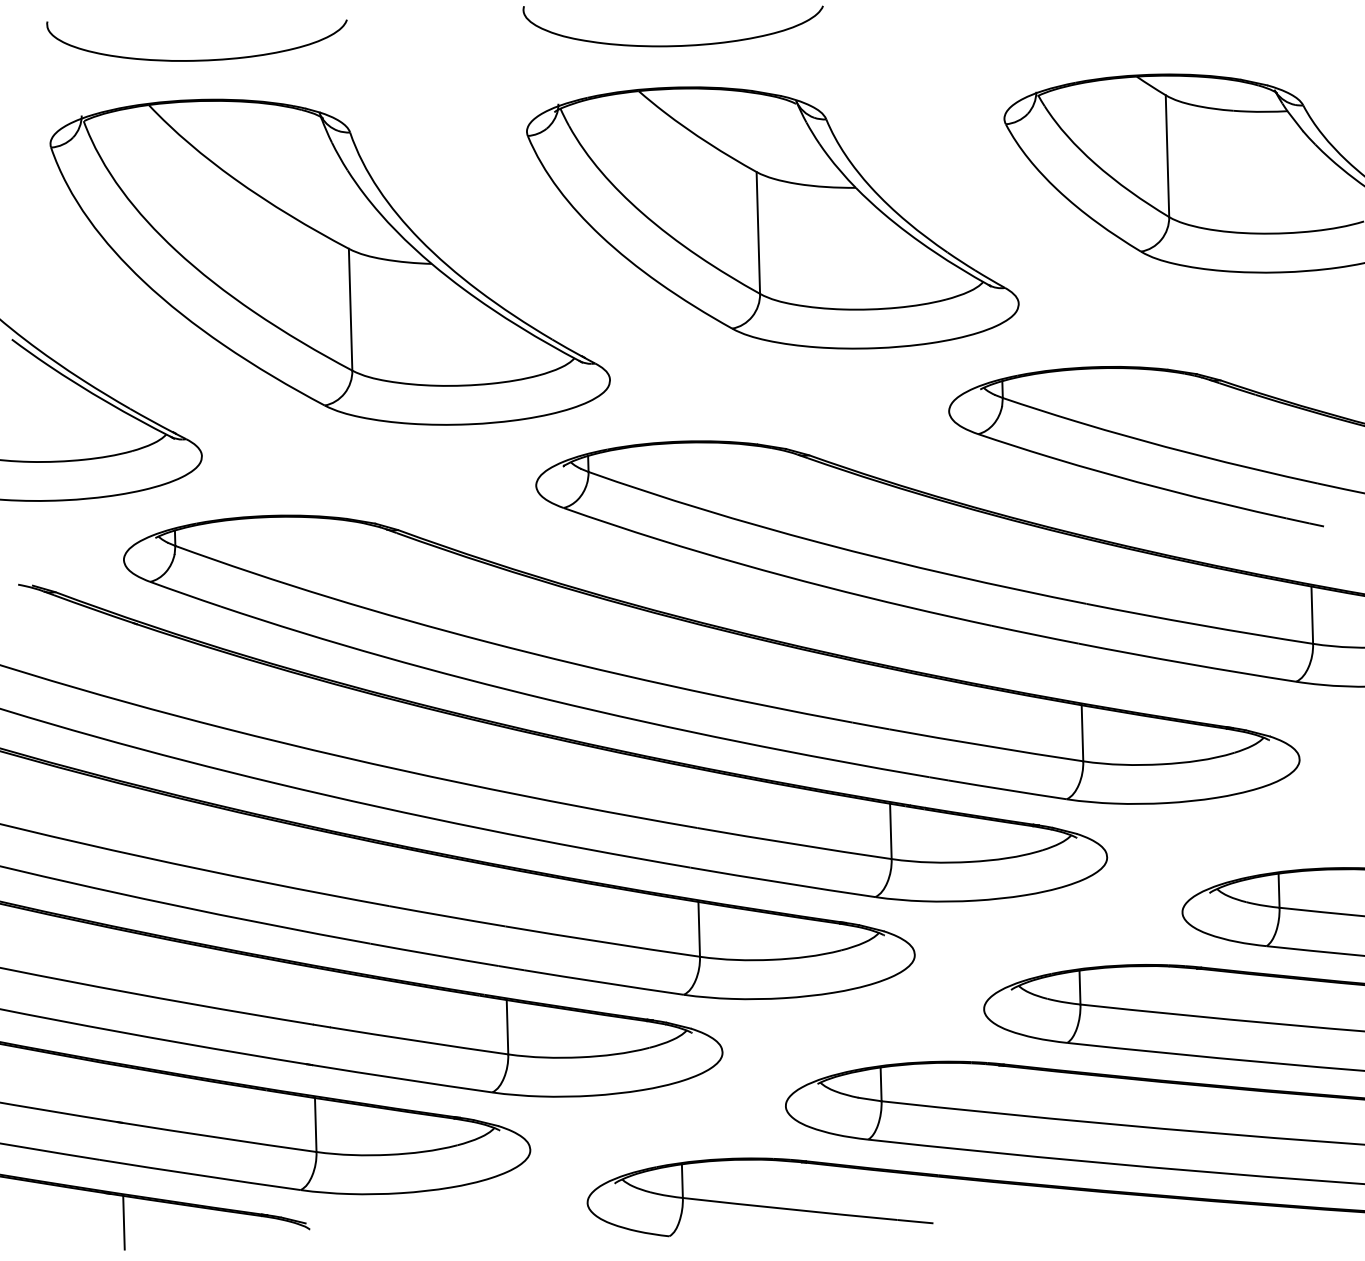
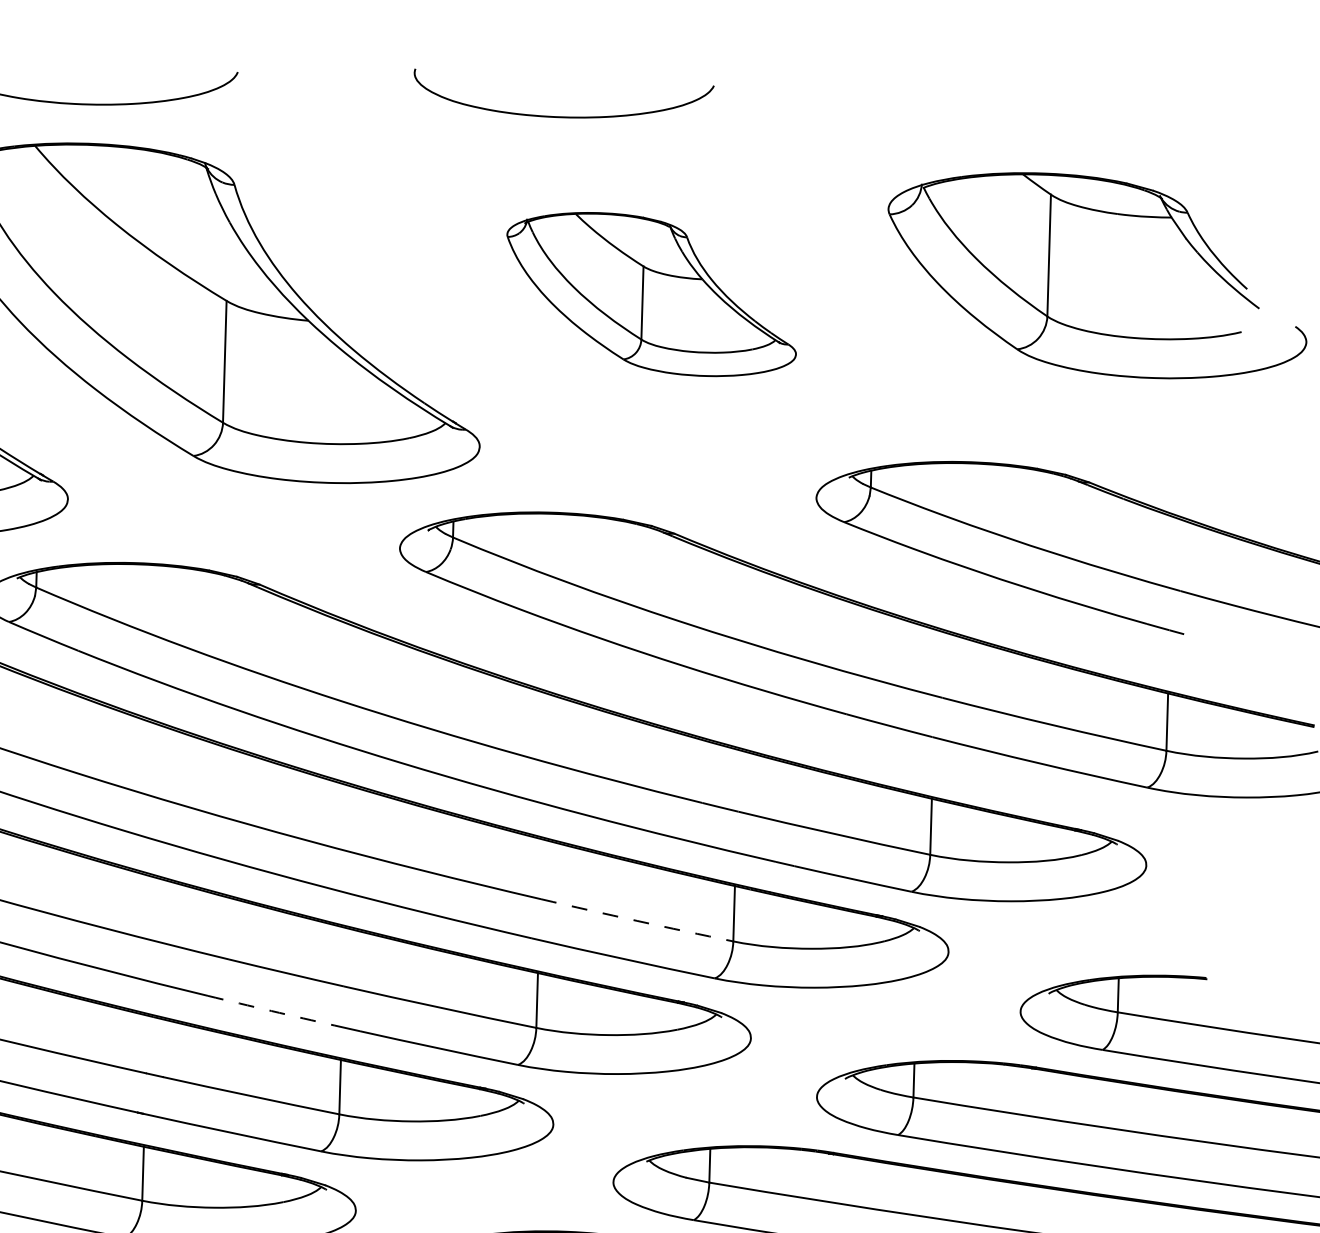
part: (772, 217) -> (651, 294), size x0.6
arc: (794, 844) -> (637, 921), solid -> dashed
arc: (434, 955) -> (271, 1011), solid -> dashed

